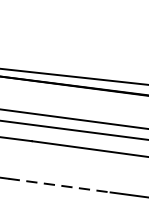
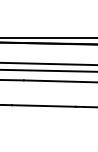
line: (58, 186) -> (43, 106), dashed -> solid

